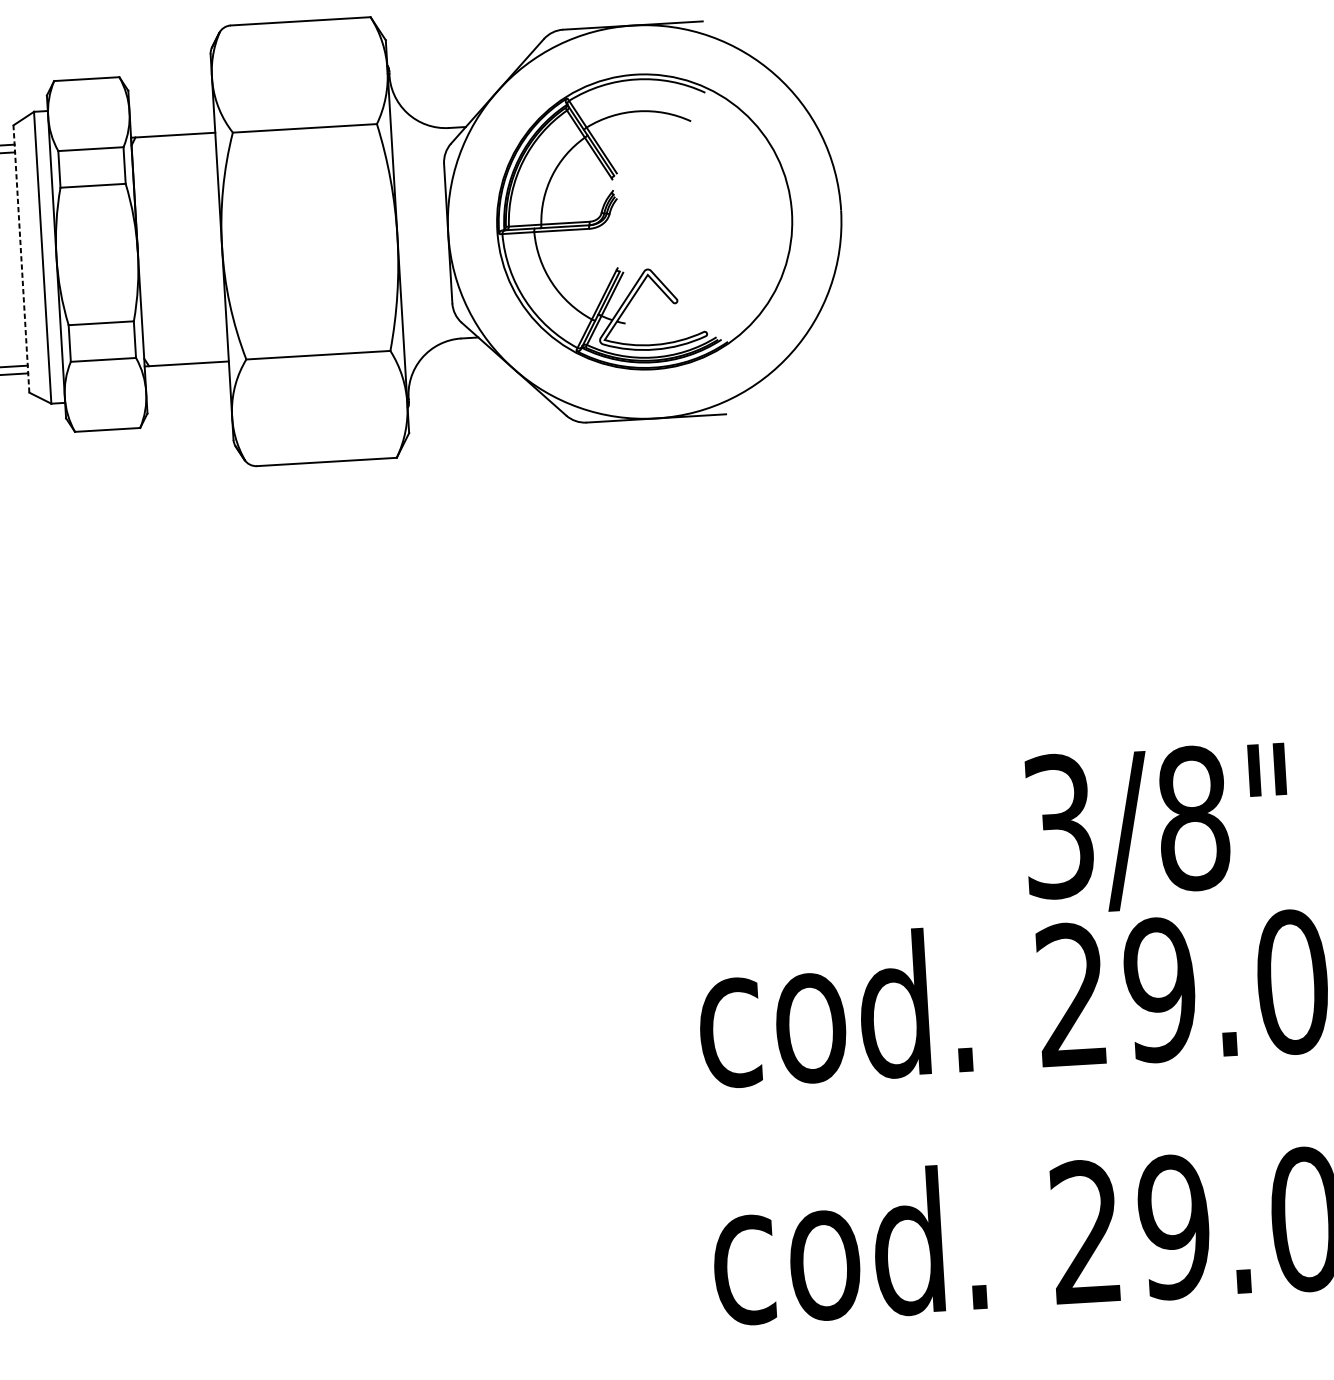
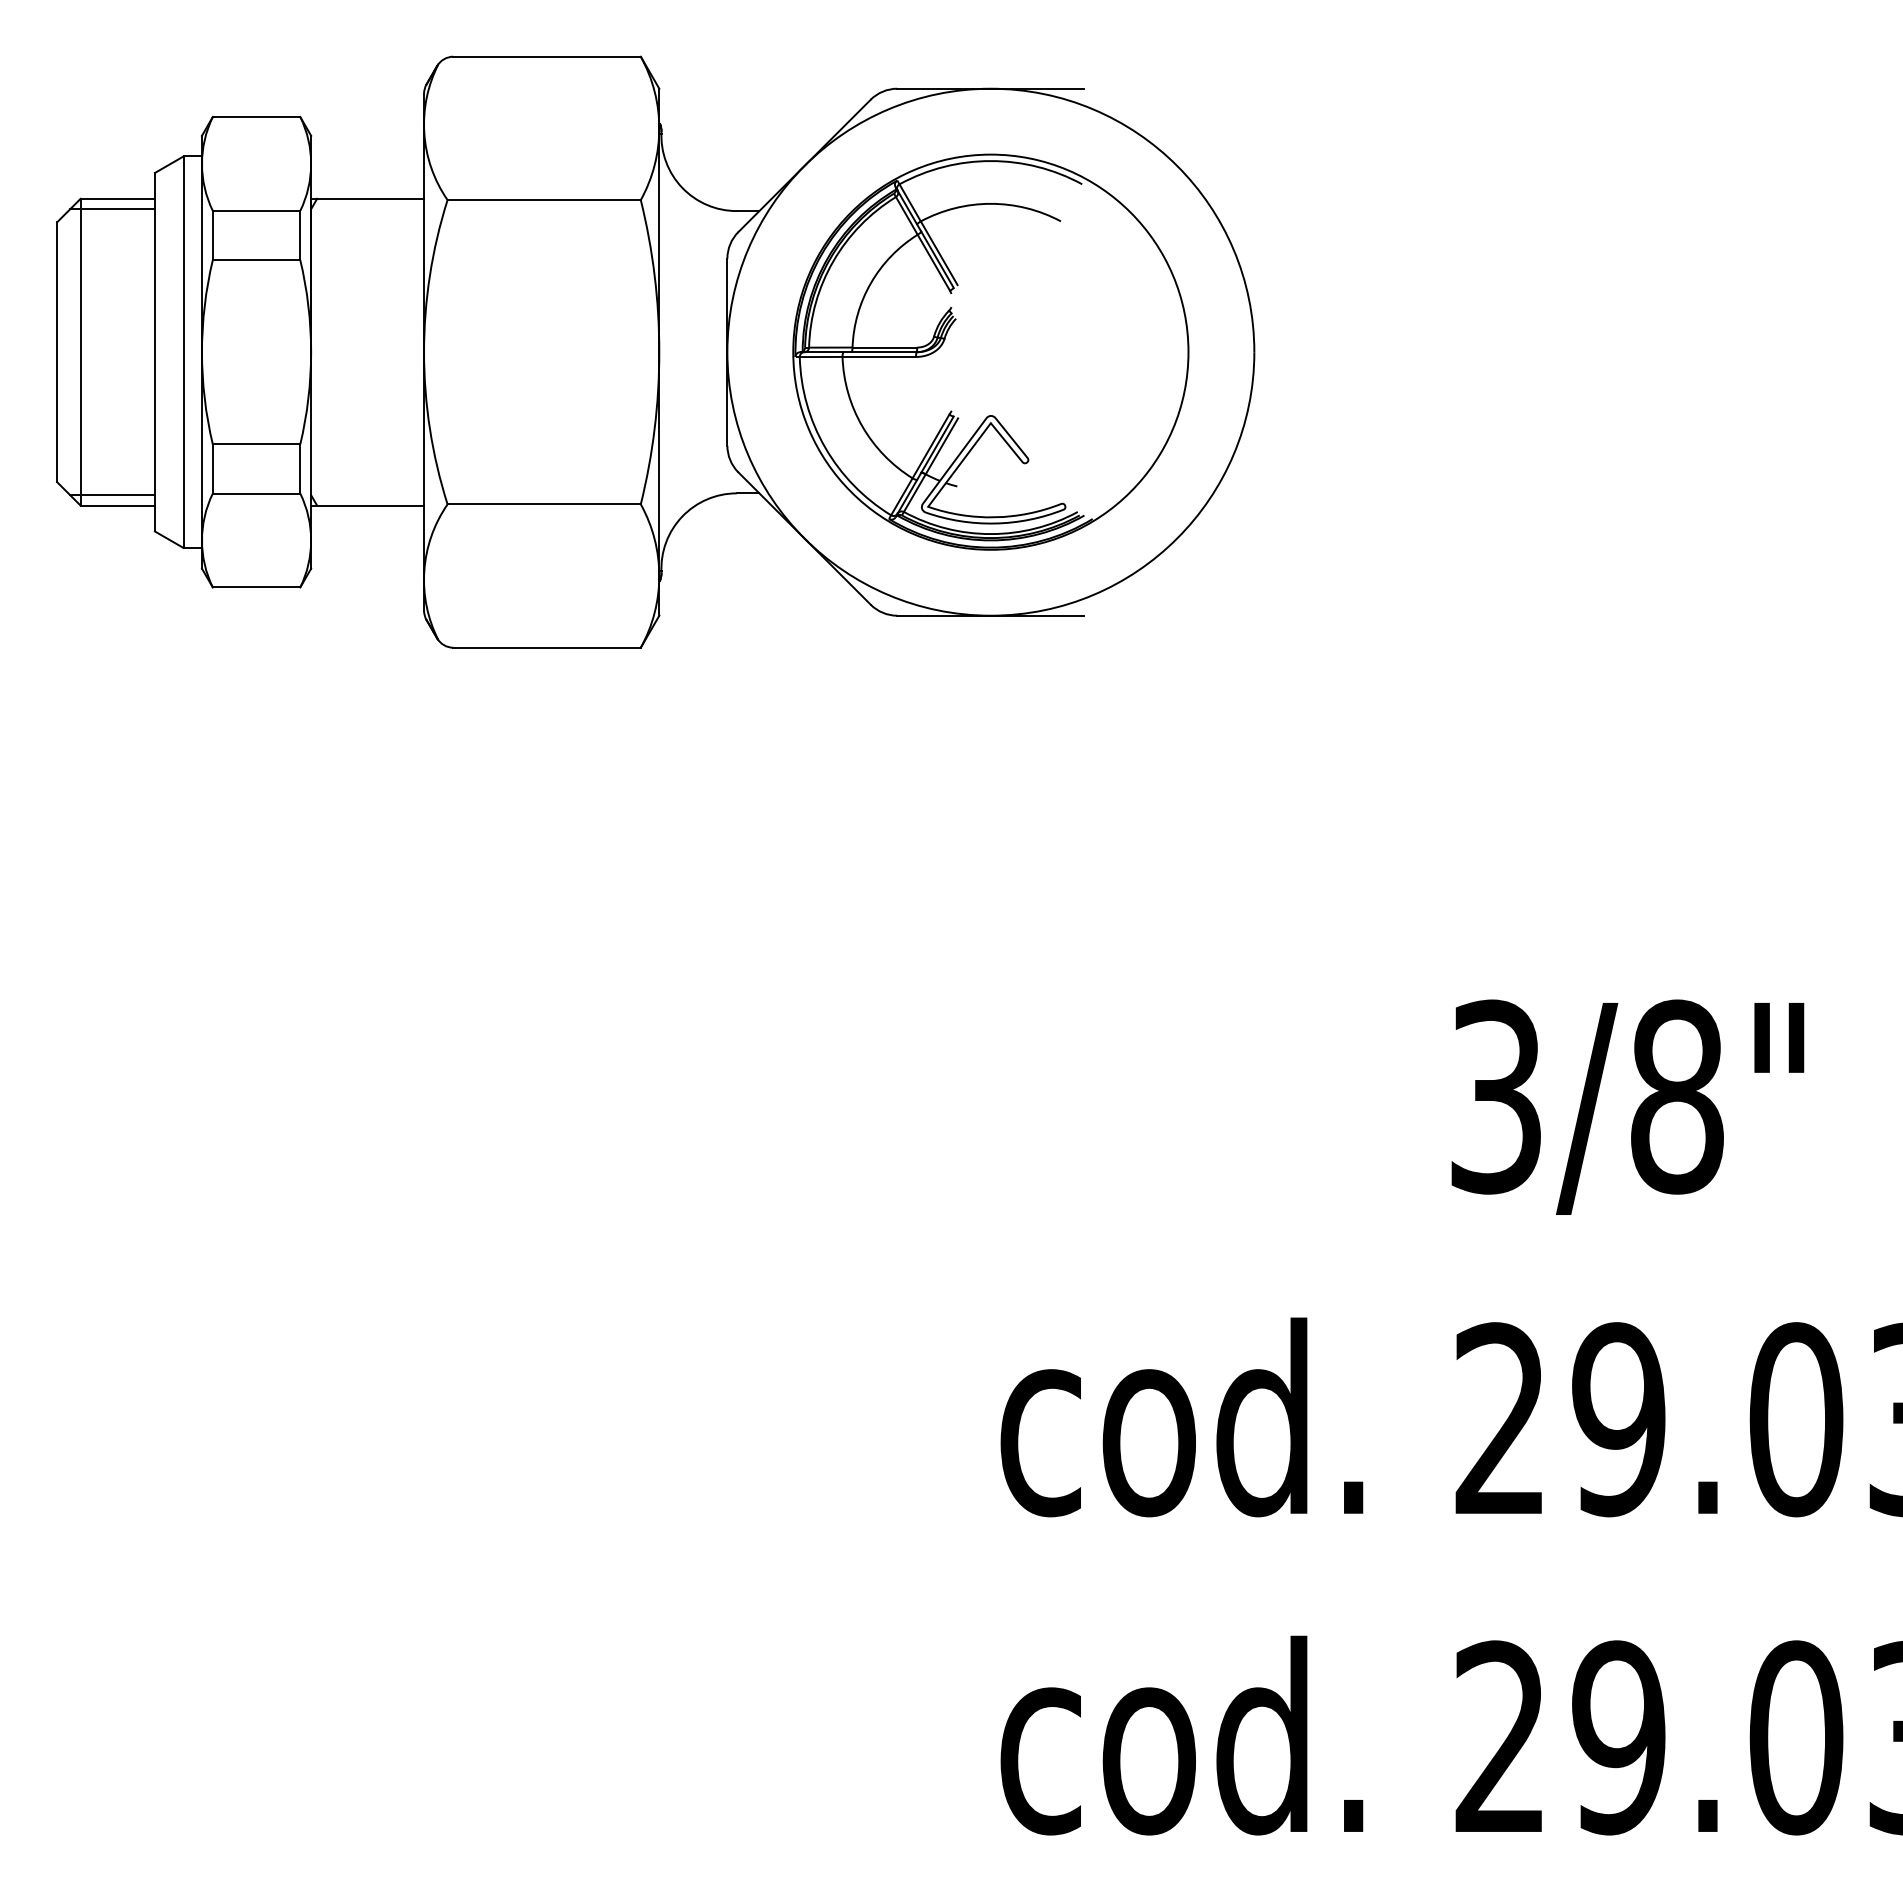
line: (21, 258) -> (154, 351), dashed -> solid
text: (1156, 827) -> (1627, 1106), moved

